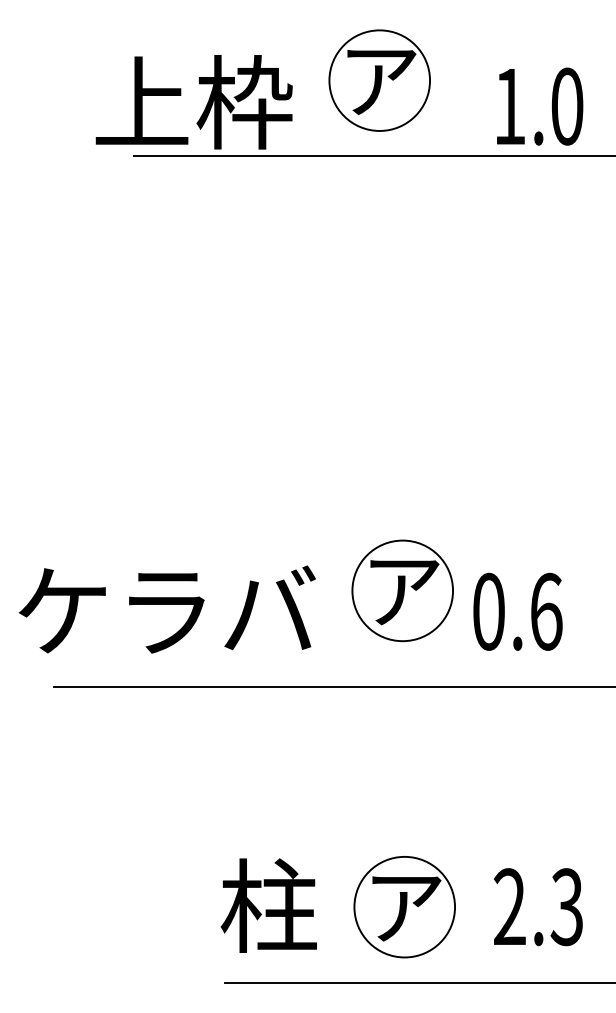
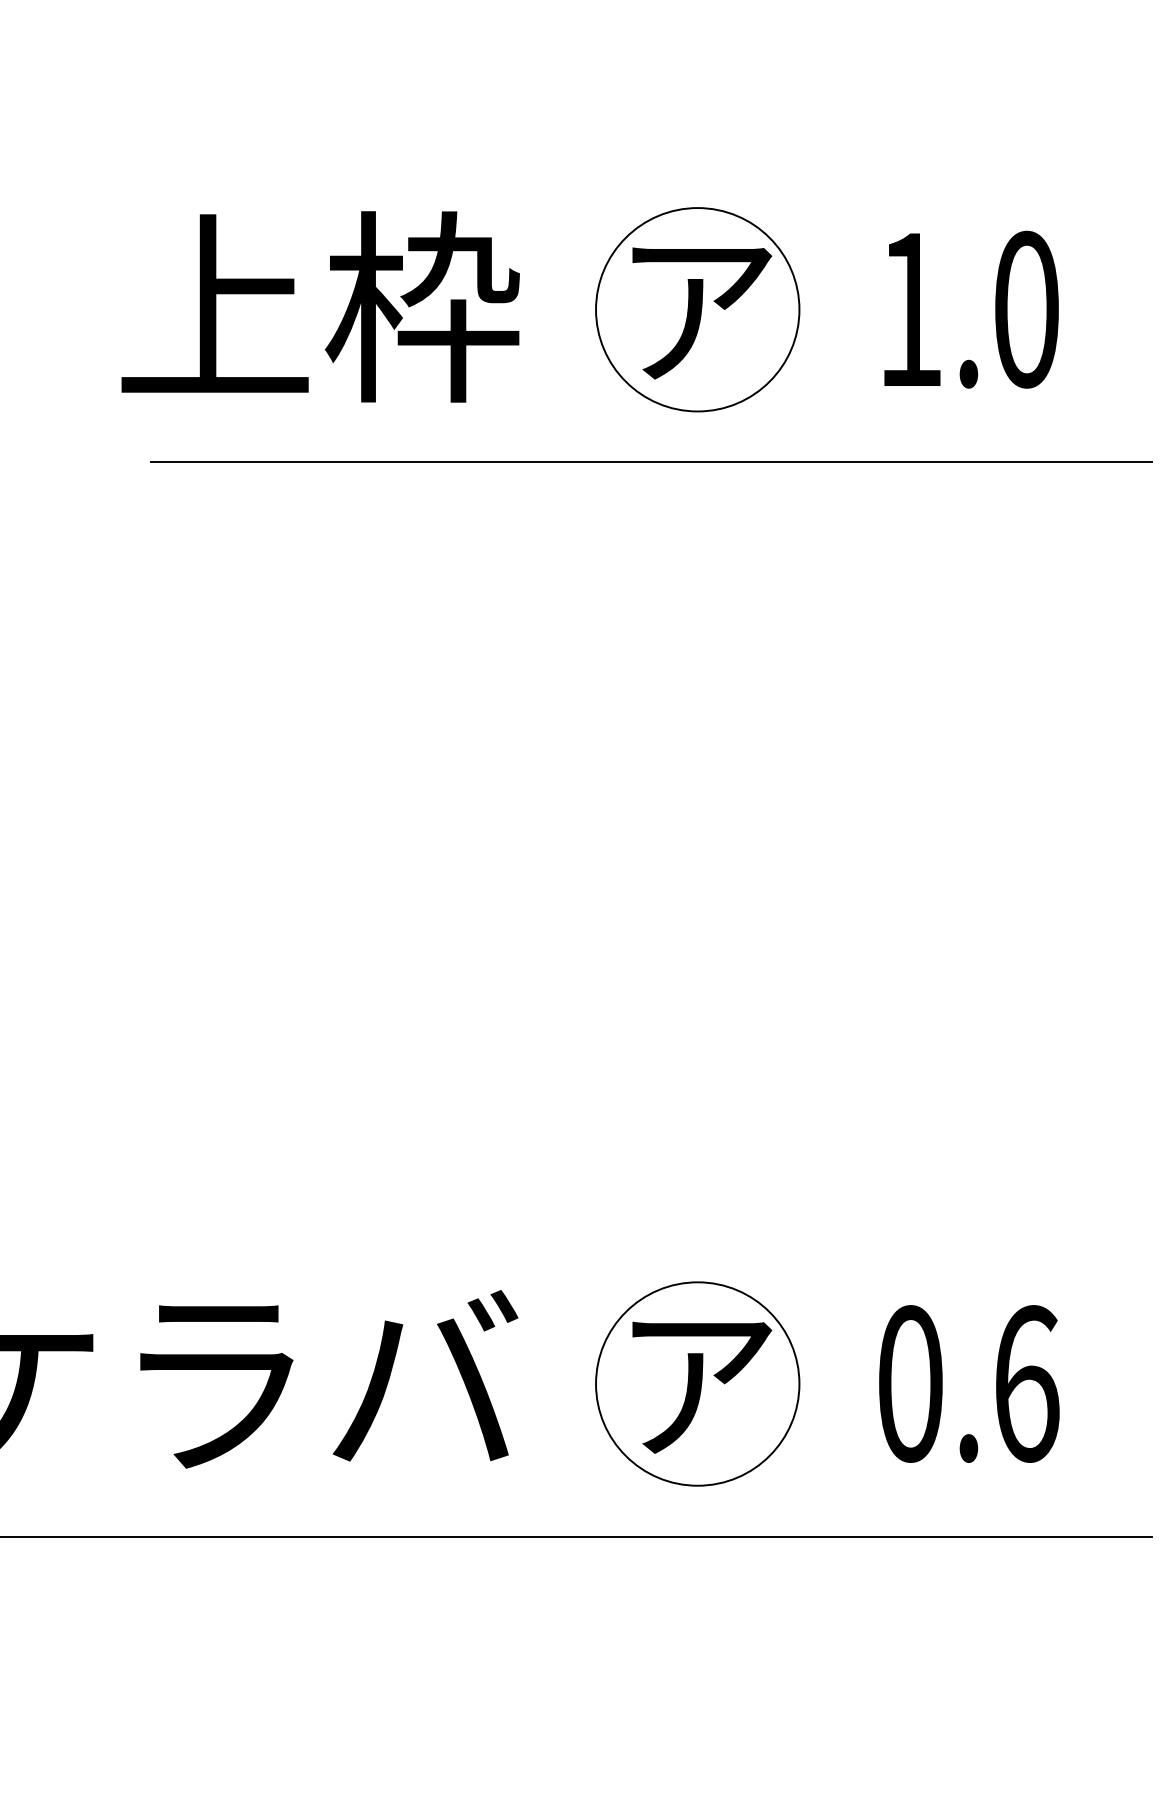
part: (379, 80) -> (697, 309), moved
text: (193, 102) -> (319, 307), moved
text: (540, 106) -> (972, 309), moved
part: (402, 590) -> (697, 1383), moved
text: (517, 611) -> (968, 1383), moved

